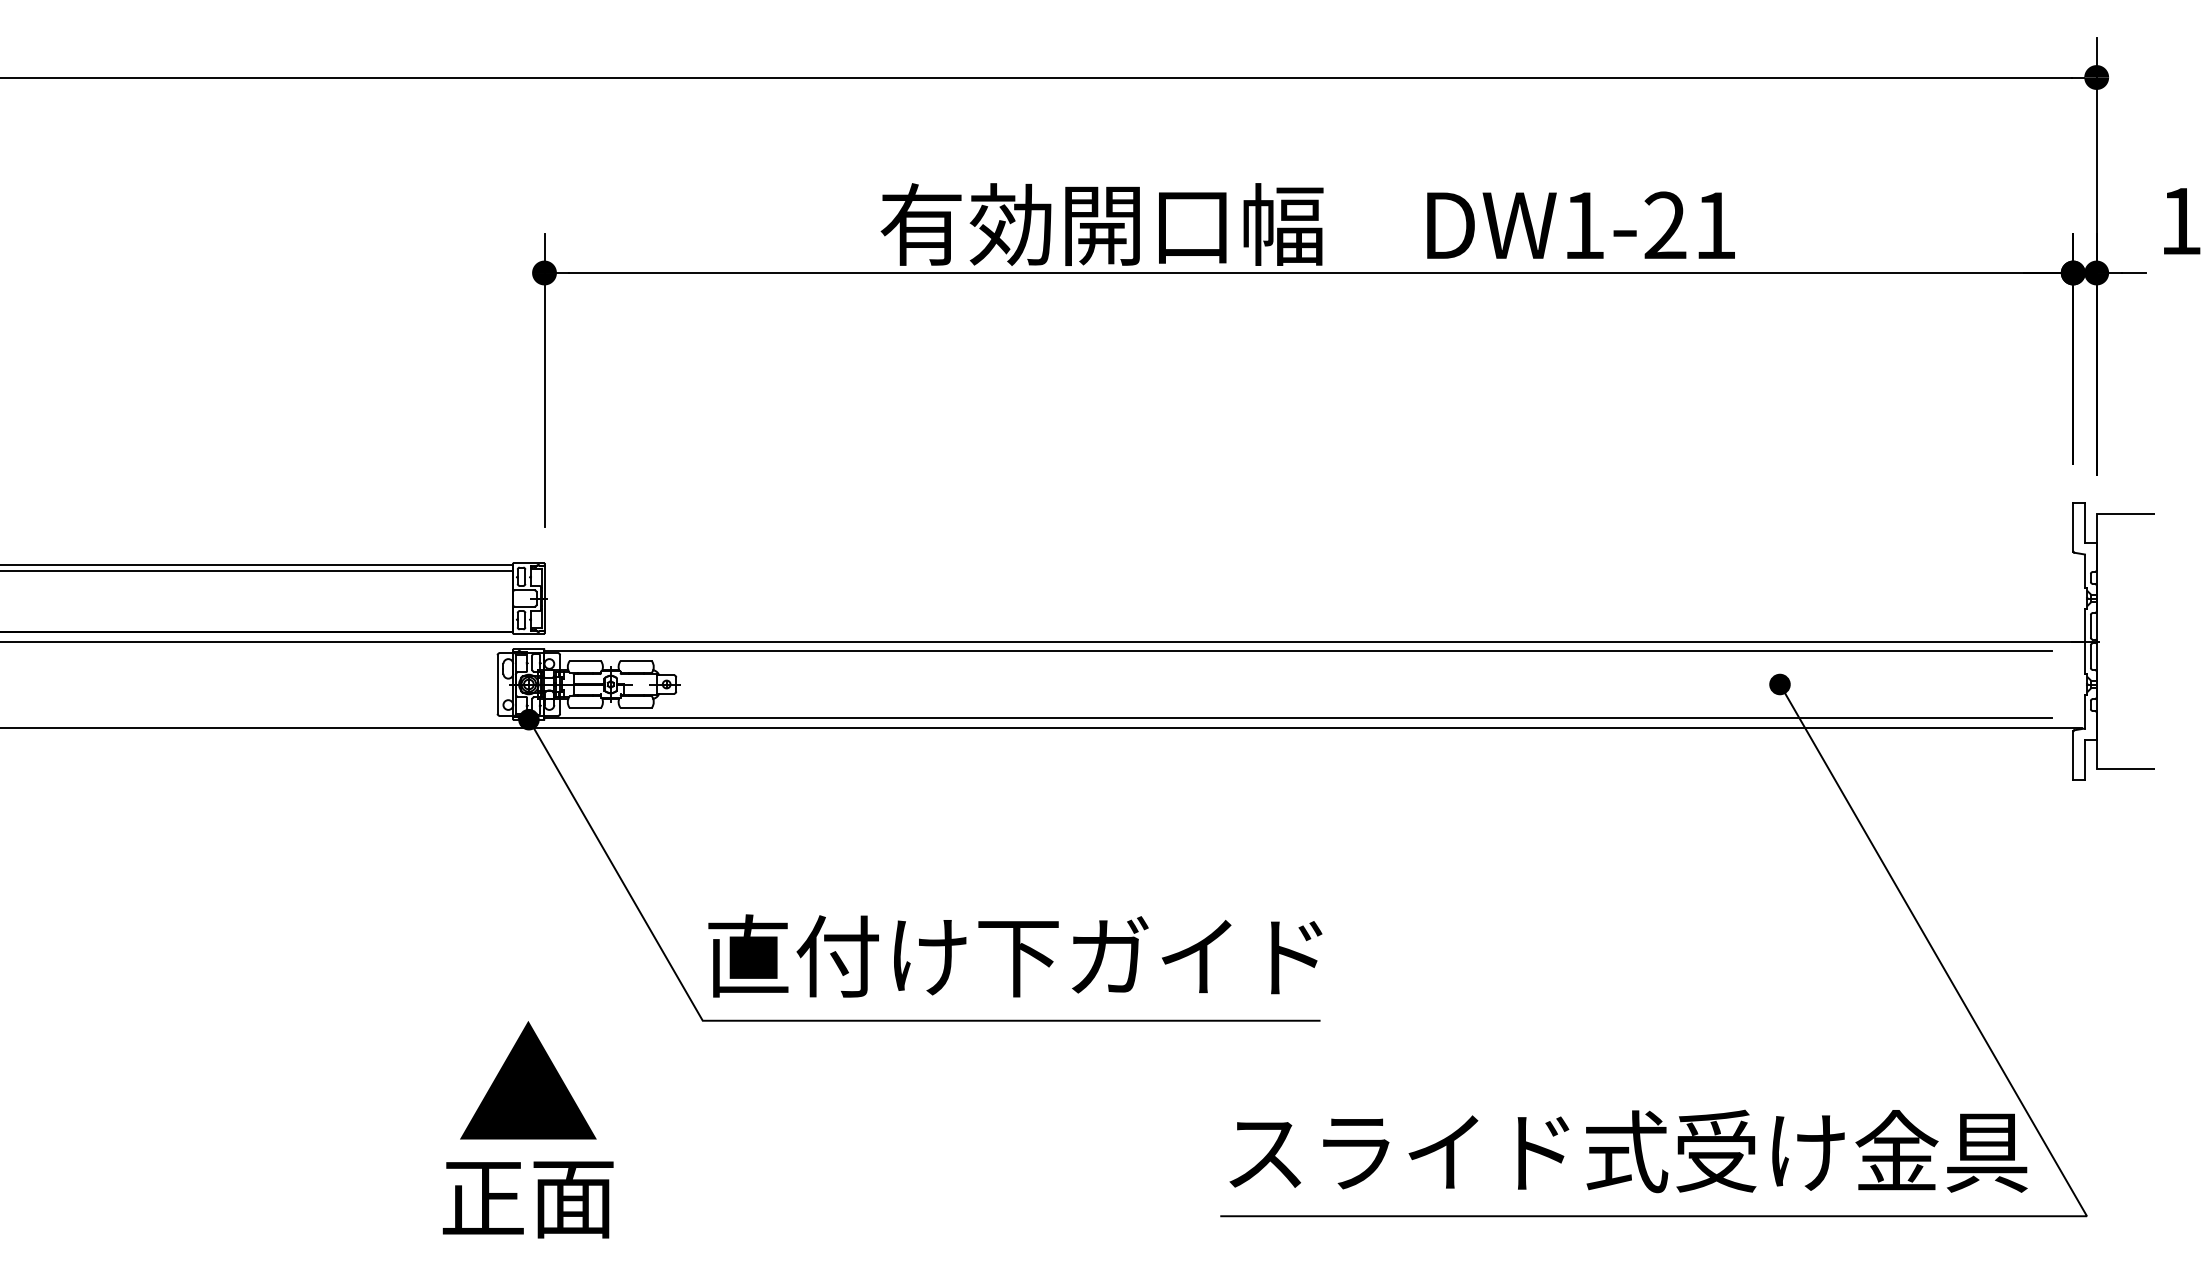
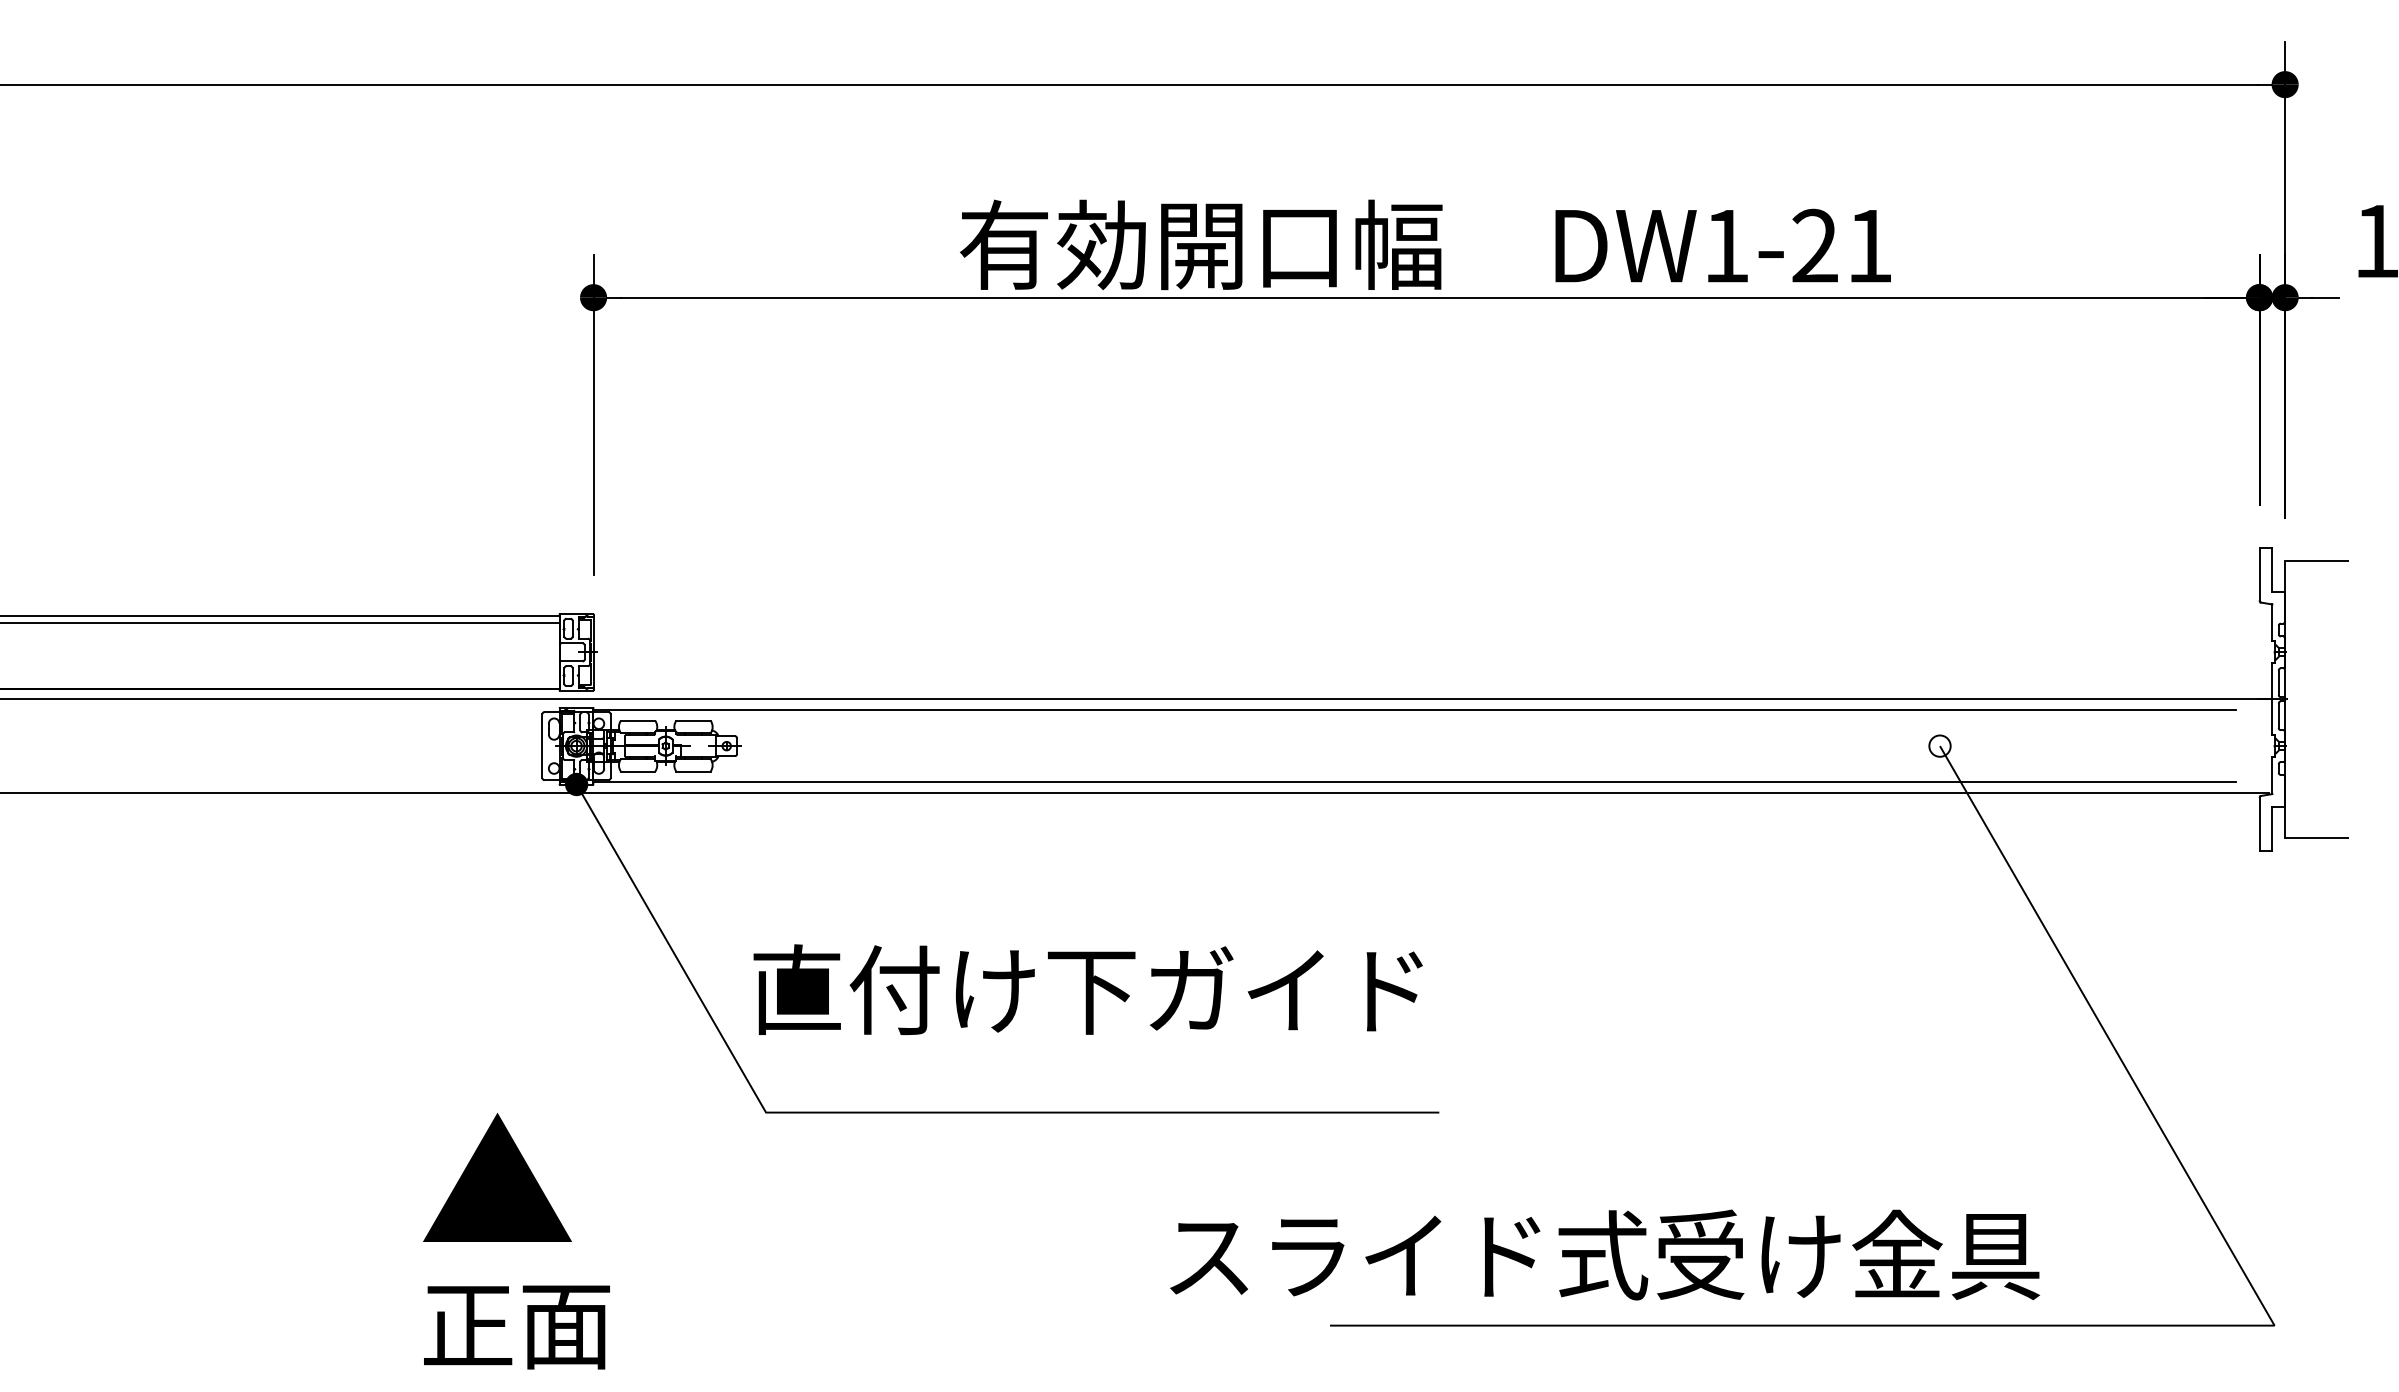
fill: (1779, 684) -> (1939, 746), removed
text: (1015, 955) -> (1088, 989), moved
part: (528, 1080) -> (497, 1177), moved
text: (1628, 1151) -> (1604, 1255), moved
text: (527, 1199) -> (516, 1326), moved

